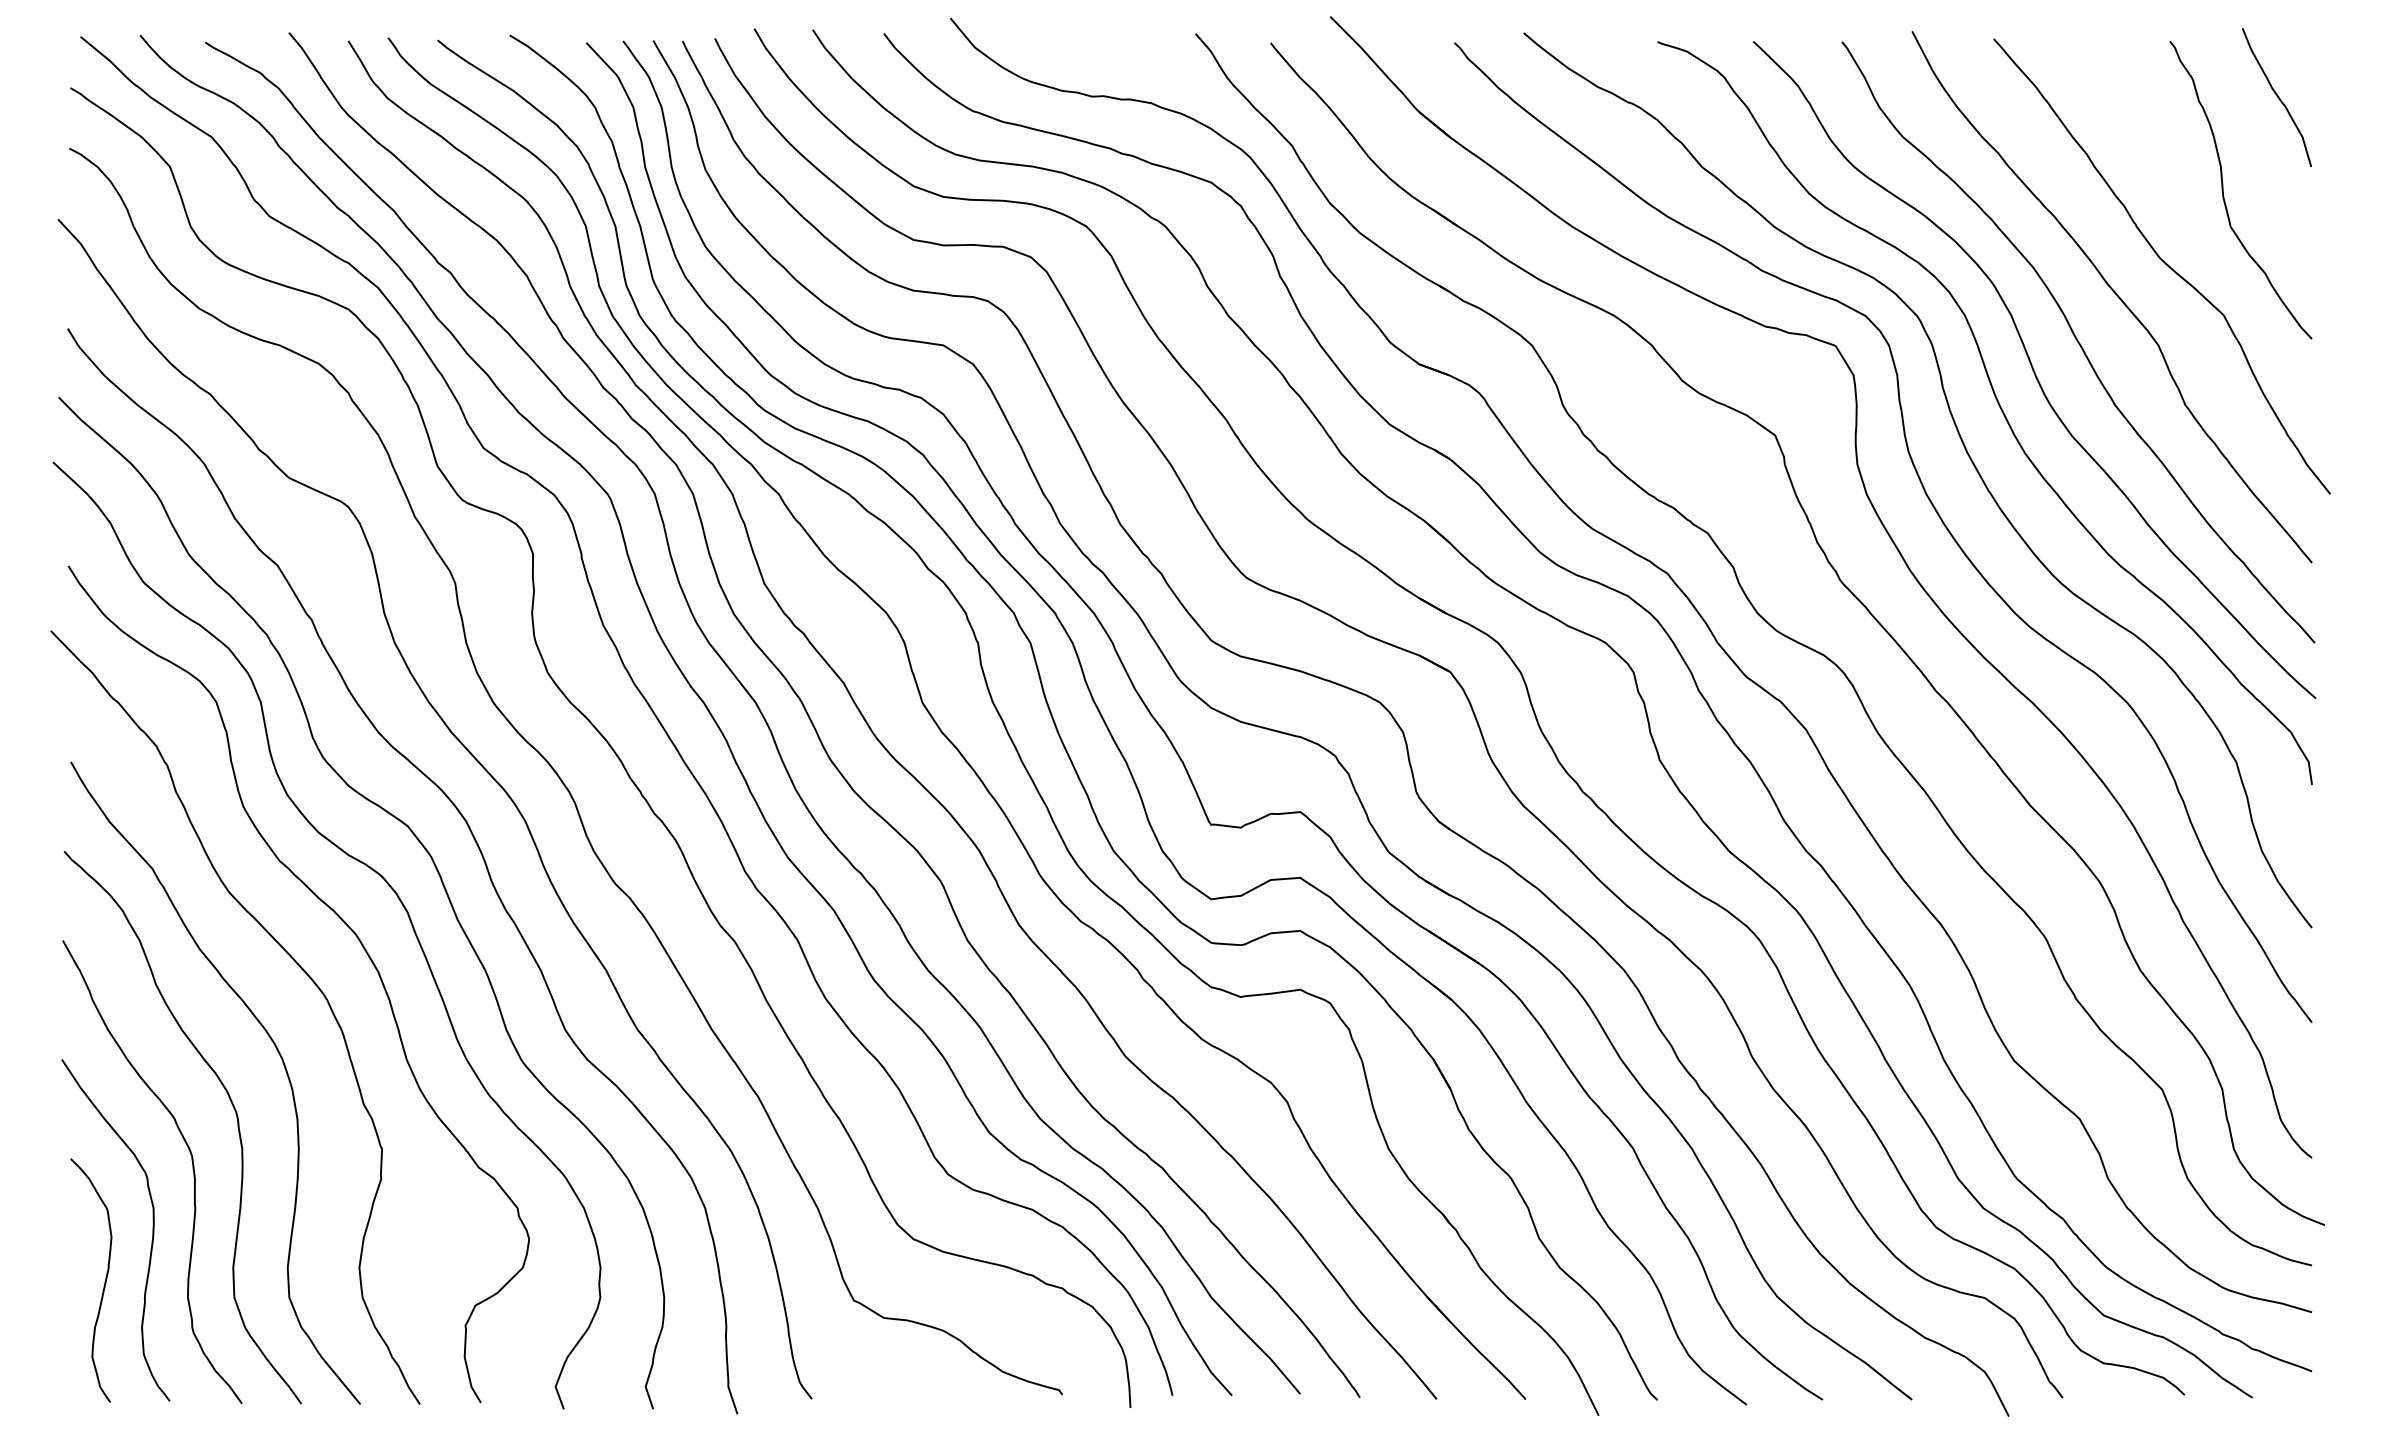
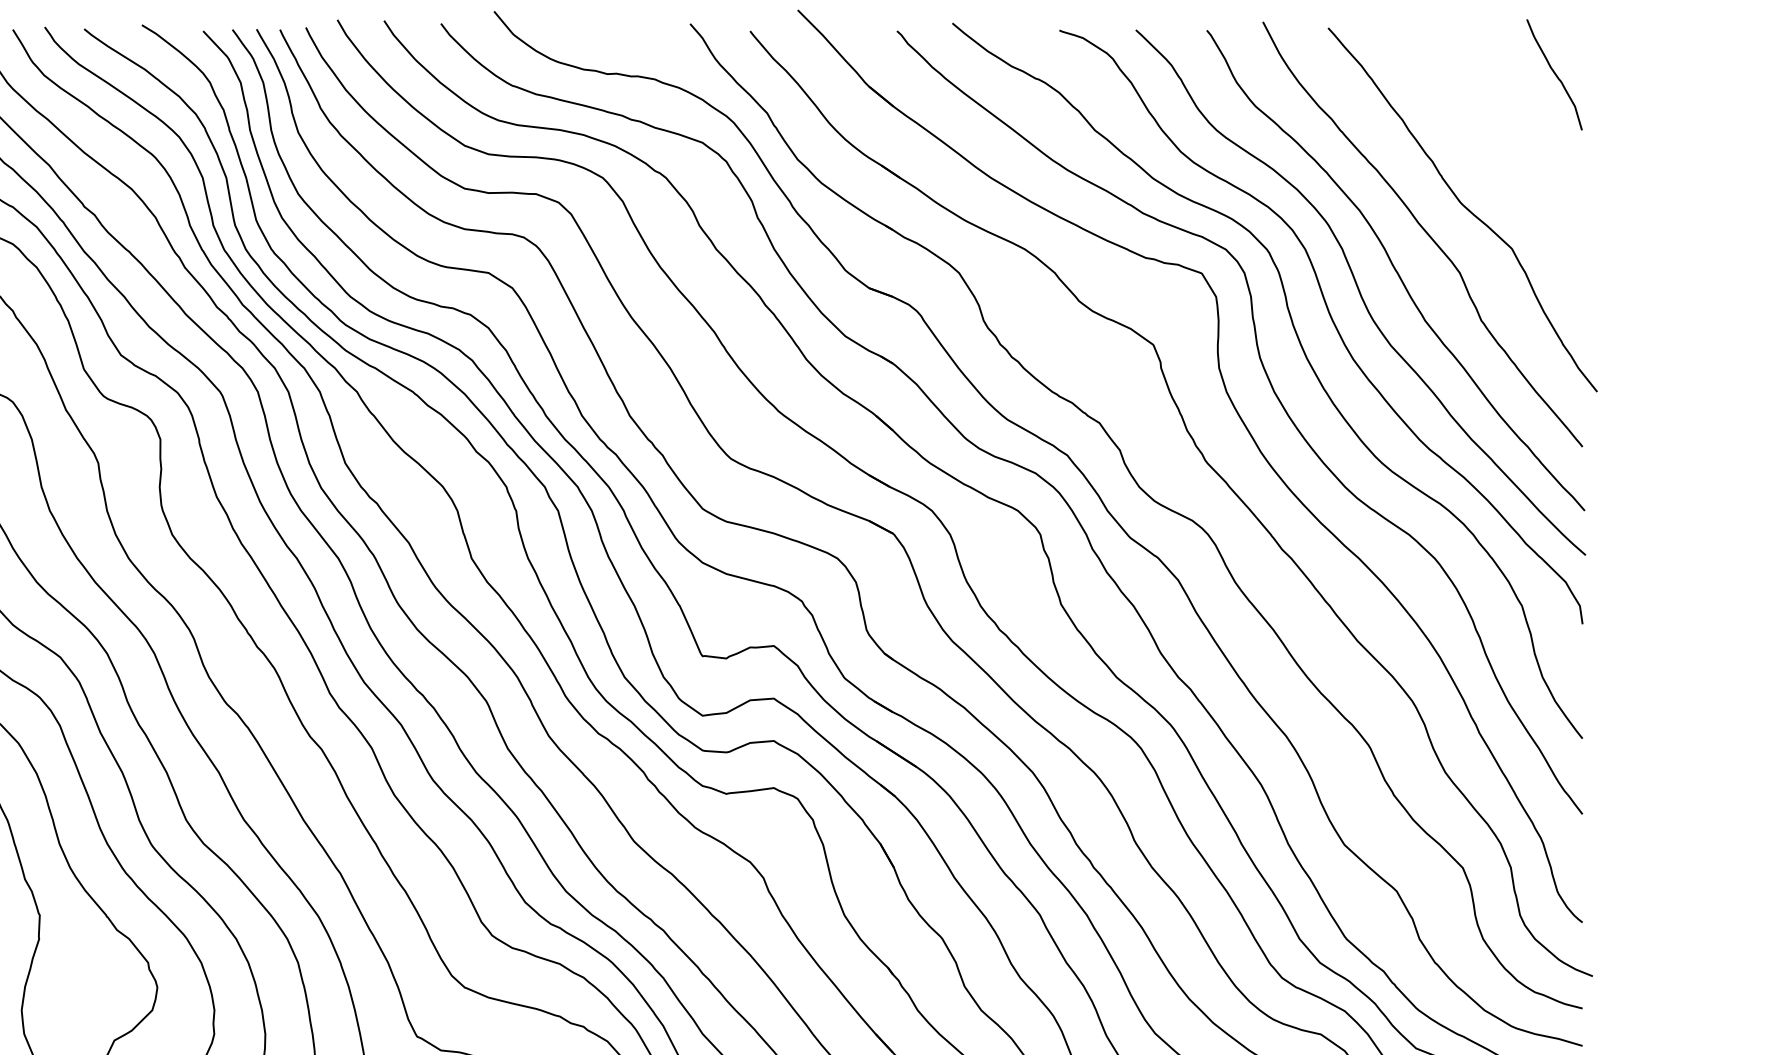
curve: (2223, 190) -> (1511, 149), removed

